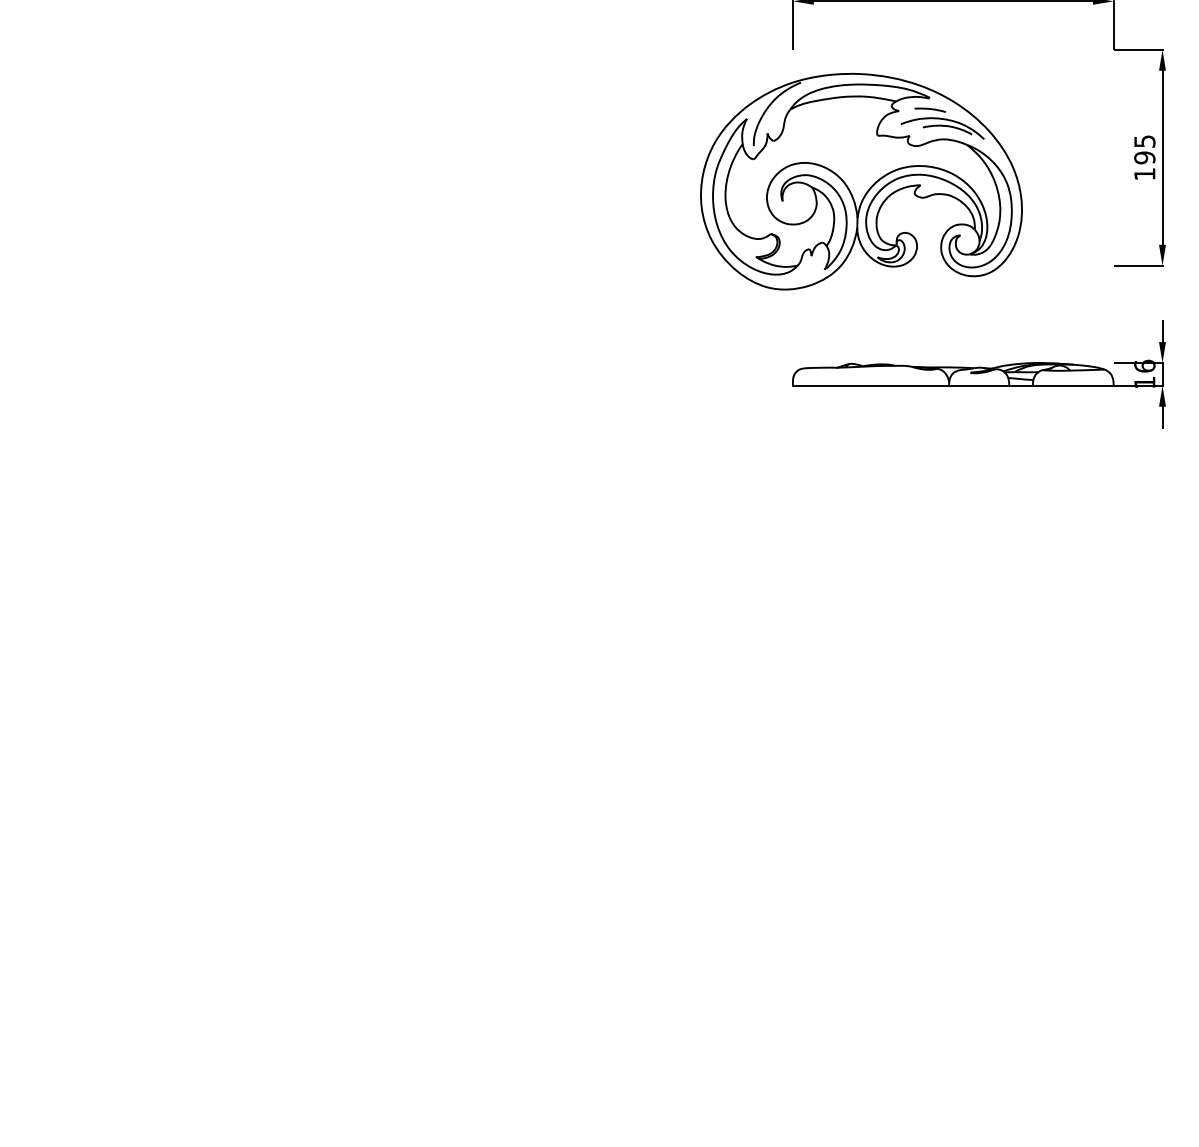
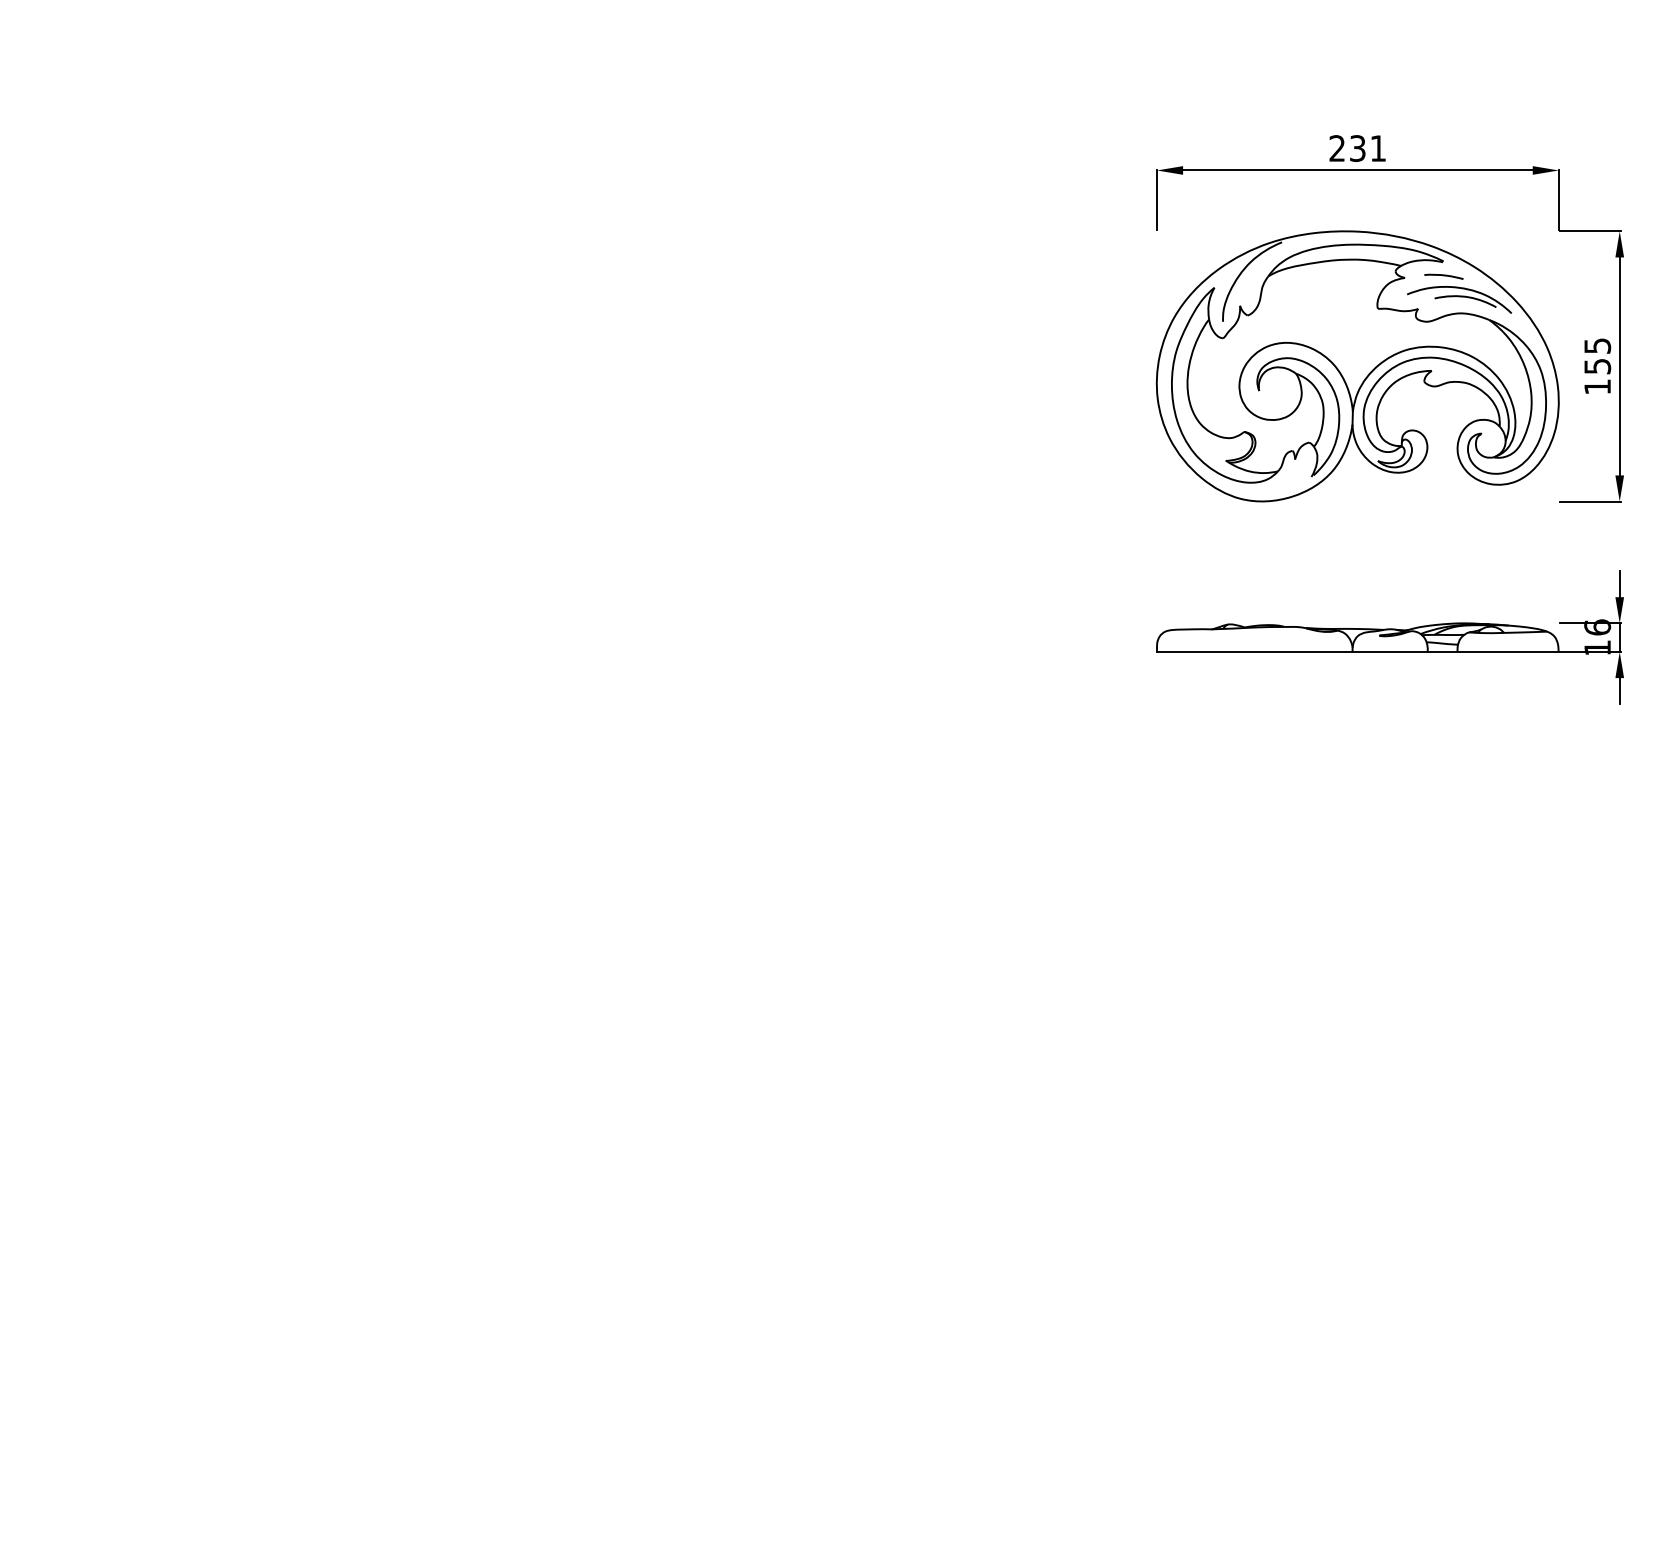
text: (1144, 157) -> (1597, 366), 195 -> 155
part: (861, 181) -> (1357, 366), moved

